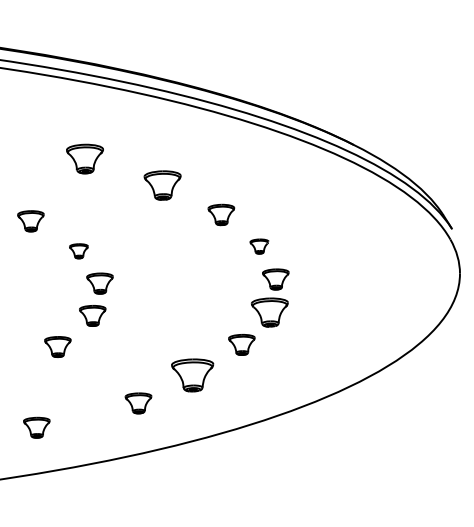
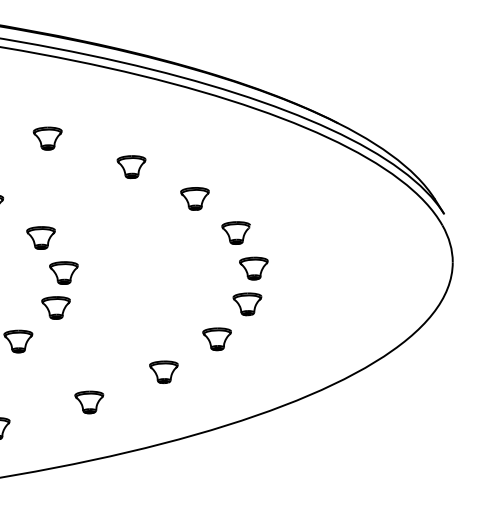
part: (84, 159) -> (47, 138), size x0.71
part: (162, 185) -> (131, 167), size x0.71
part: (259, 246) -> (236, 232), size x1.43
part: (78, 251) -> (40, 238), size x1.43
part: (269, 312) -> (247, 304), size x0.71
part: (192, 375) -> (163, 372), size x0.62
part: (138, 403) -> (89, 402), moved

